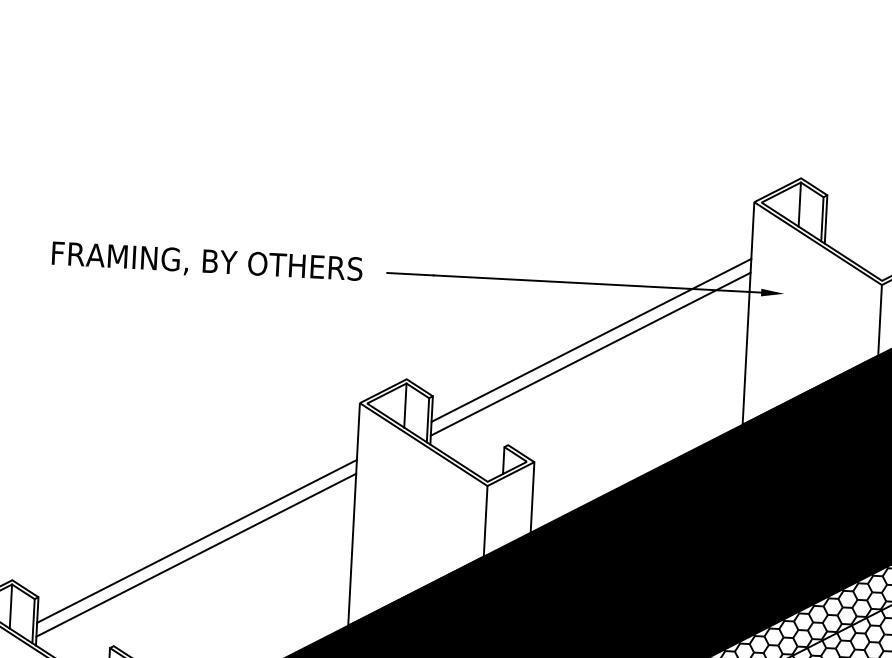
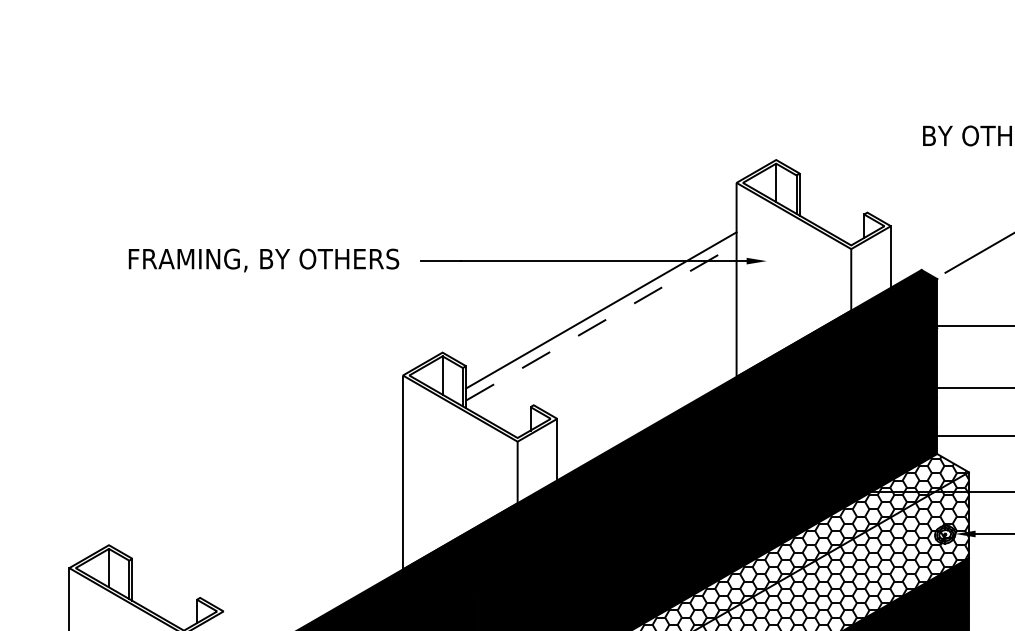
line: (590, 354) -> (601, 322), solid -> dashed
line: (196, 540) -> (267, 502), removed
line: (196, 555) -> (267, 515), removed

